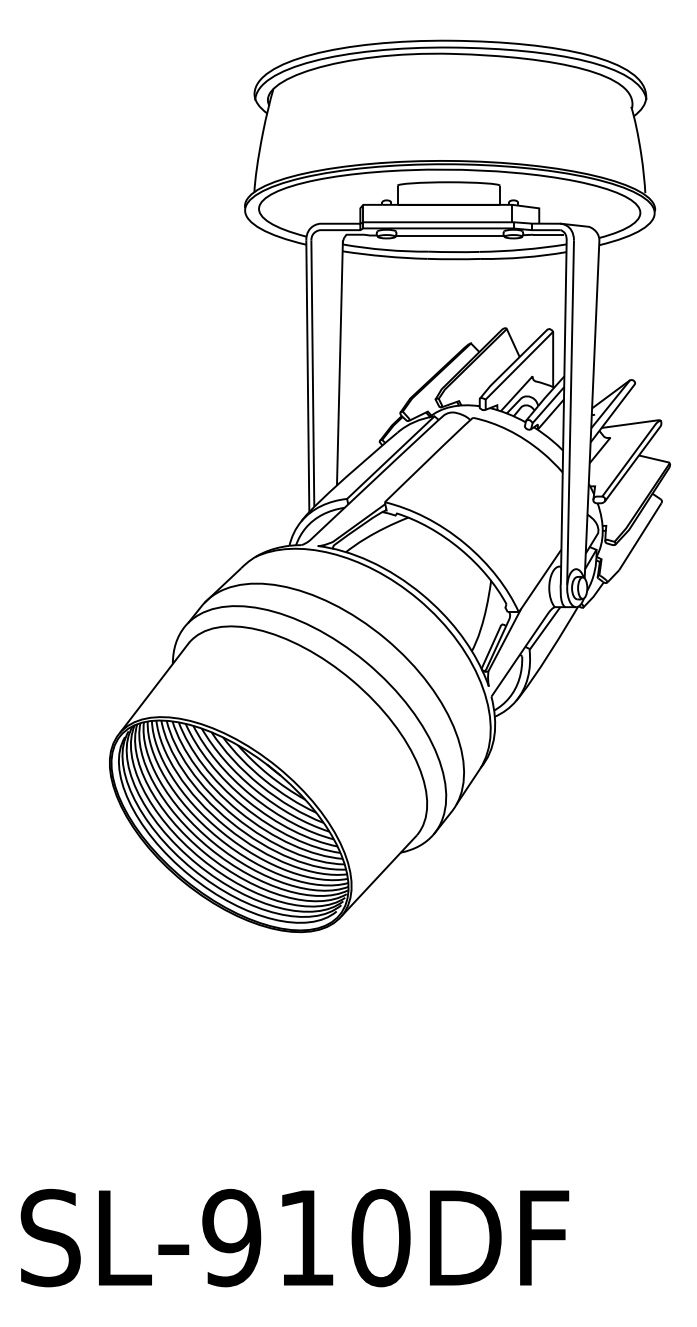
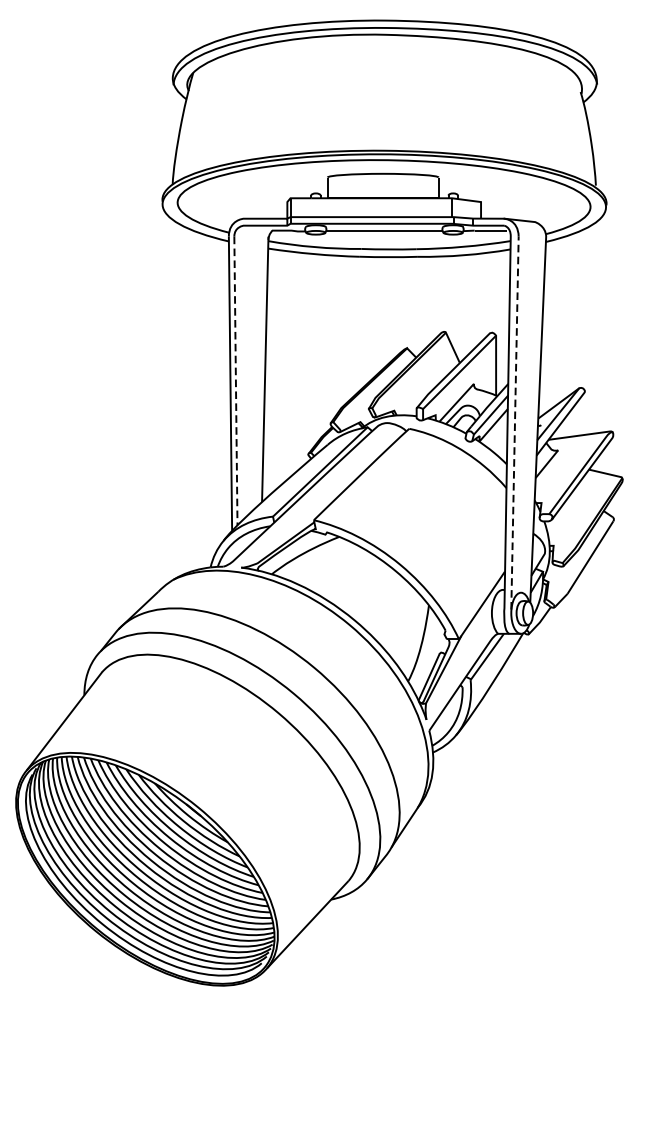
line: (312, 374) -> (235, 381), solid -> dashed
line: (570, 412) -> (514, 423), solid -> dashed

